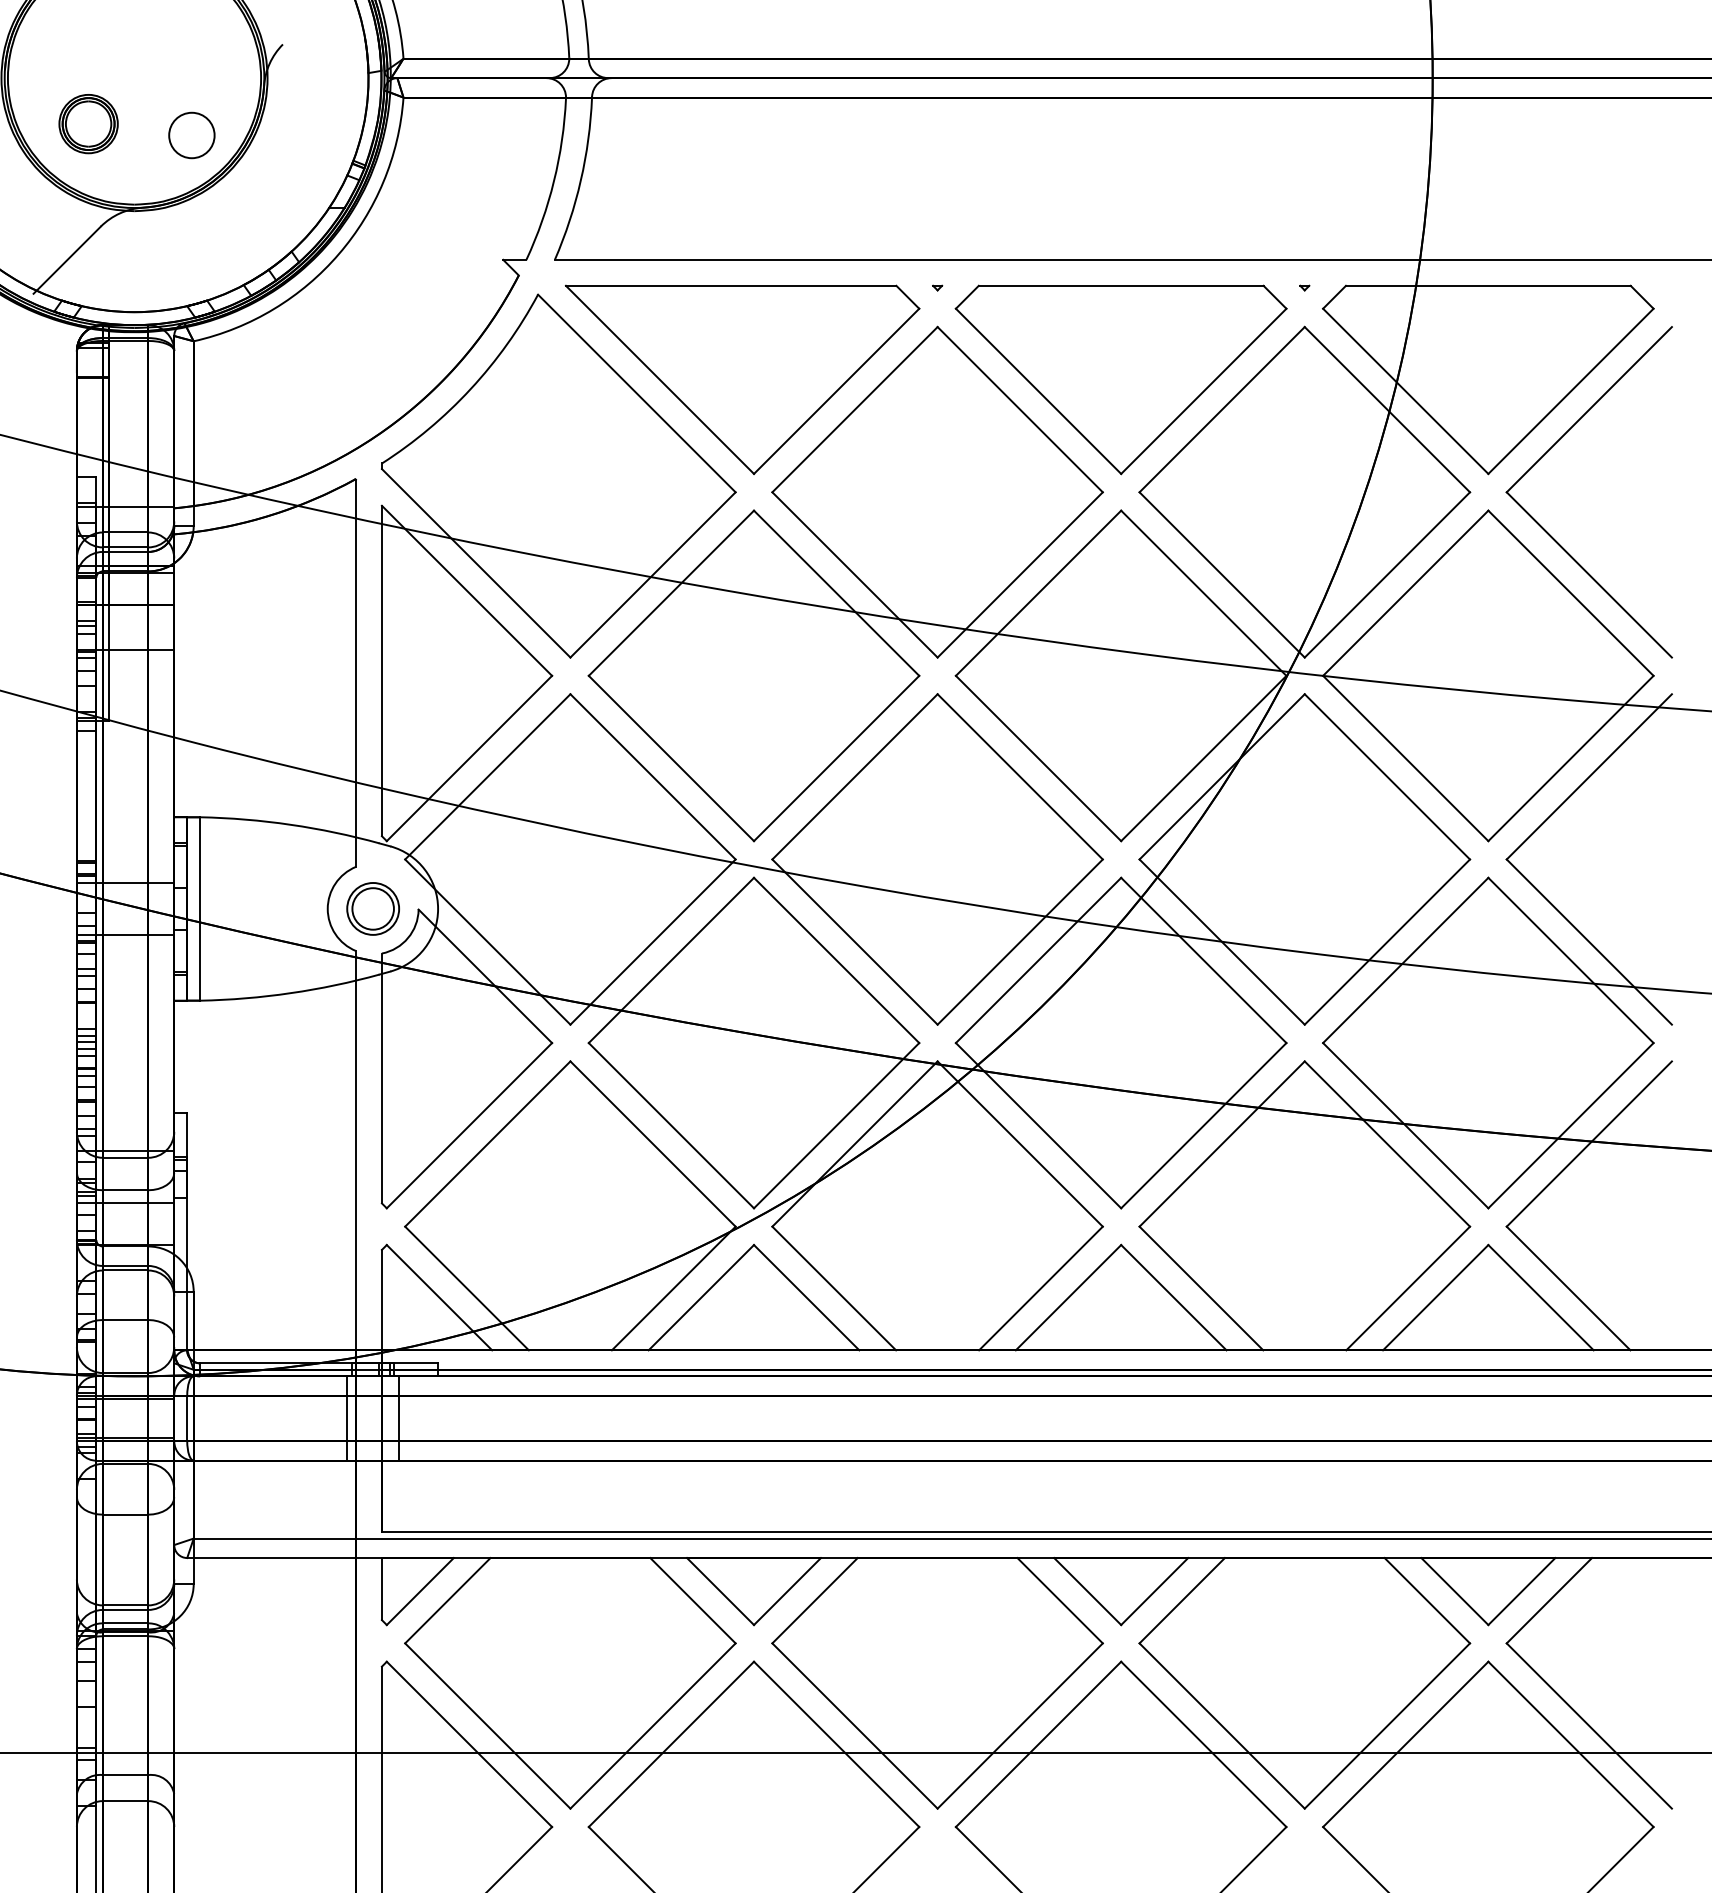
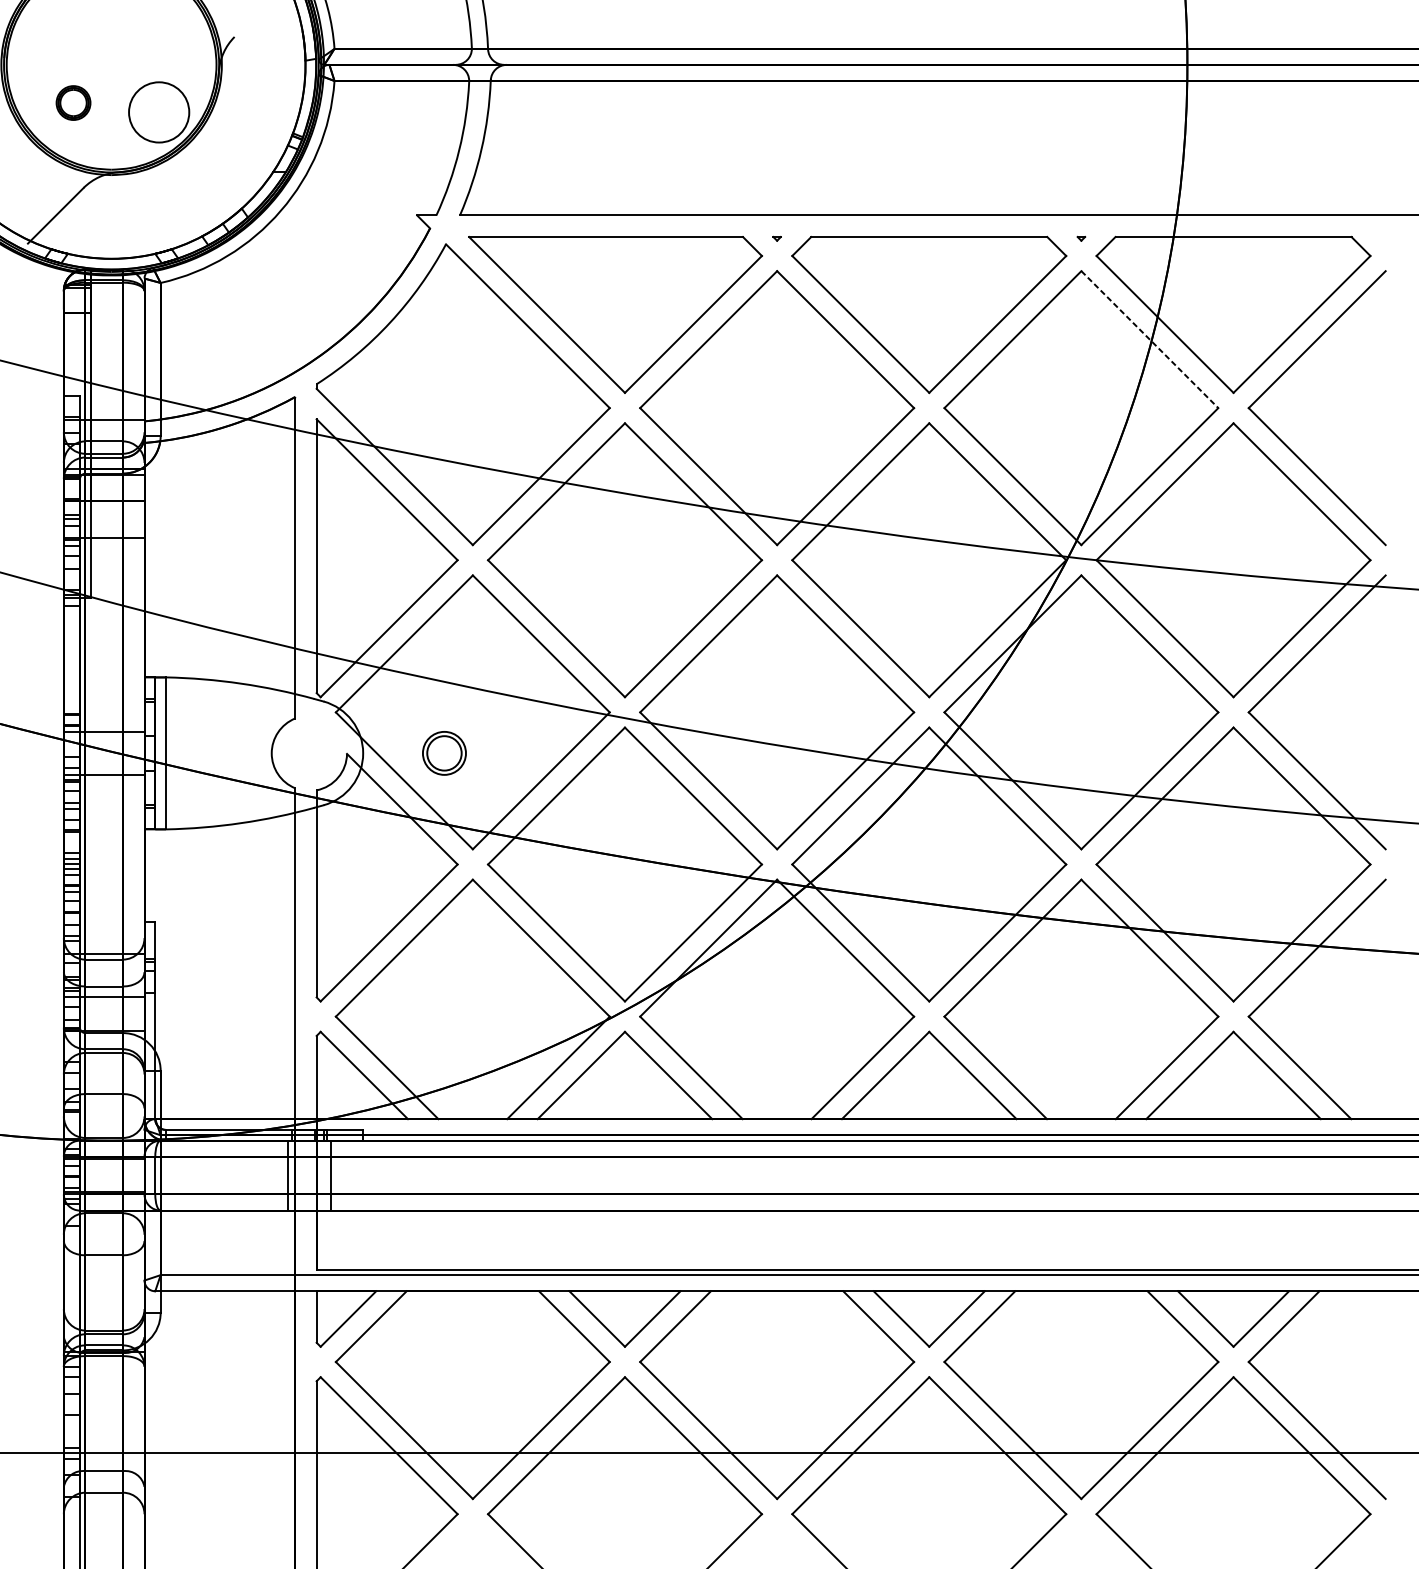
part: (88, 124) -> (73, 103), size x0.7
circle: (191, 135) -> (158, 112), size x1.6
line: (1387, 409) -> (1149, 339), solid -> dashed
part: (372, 908) -> (443, 753), moved

